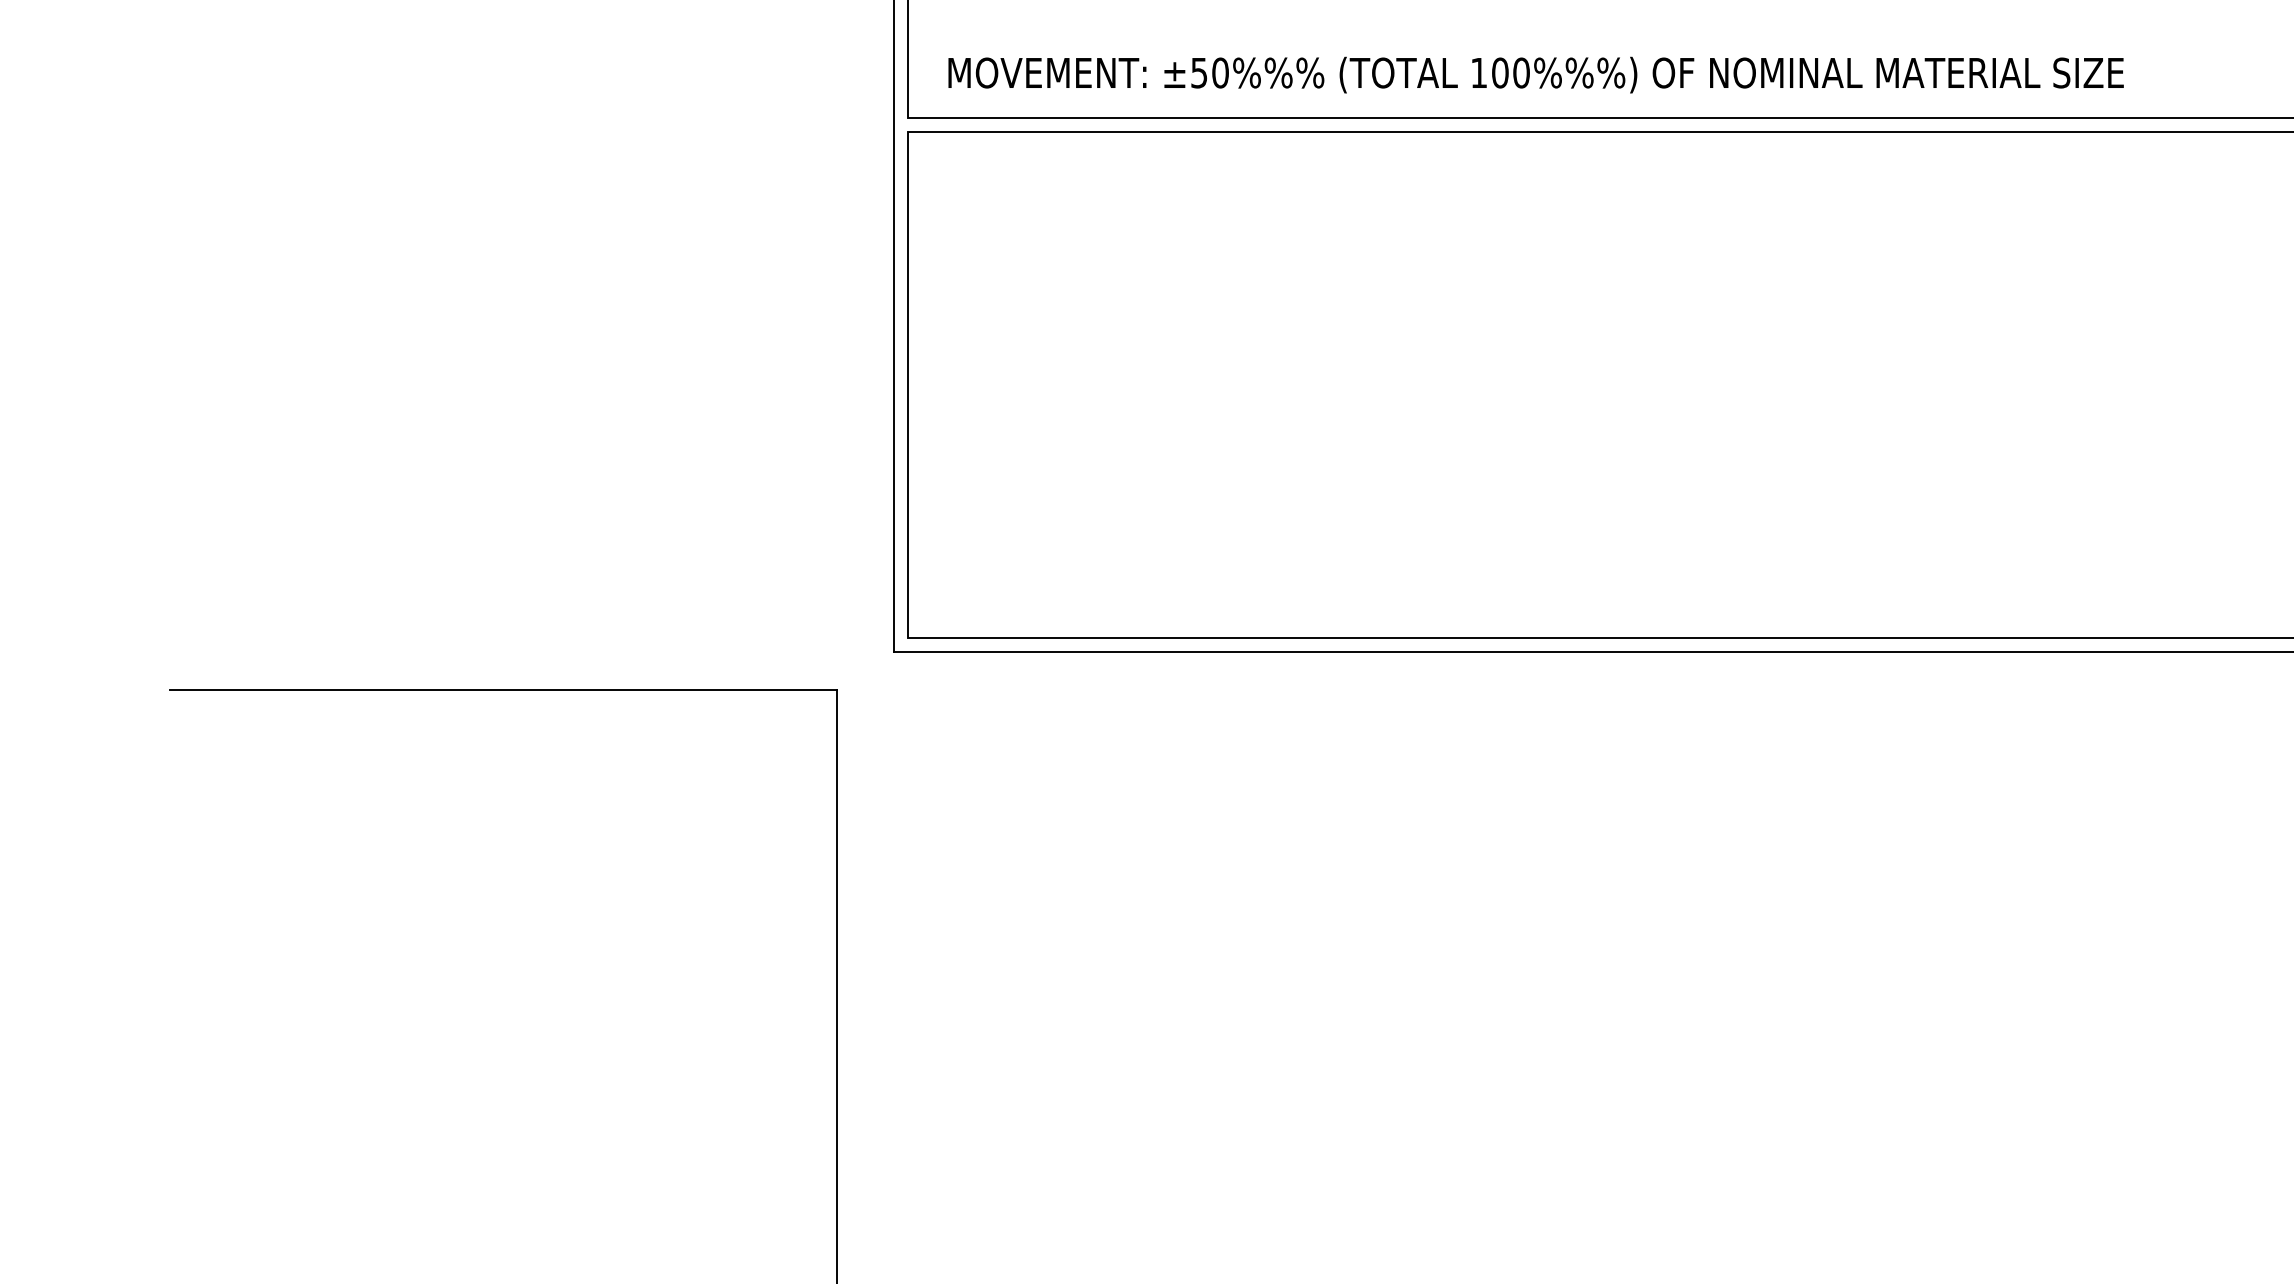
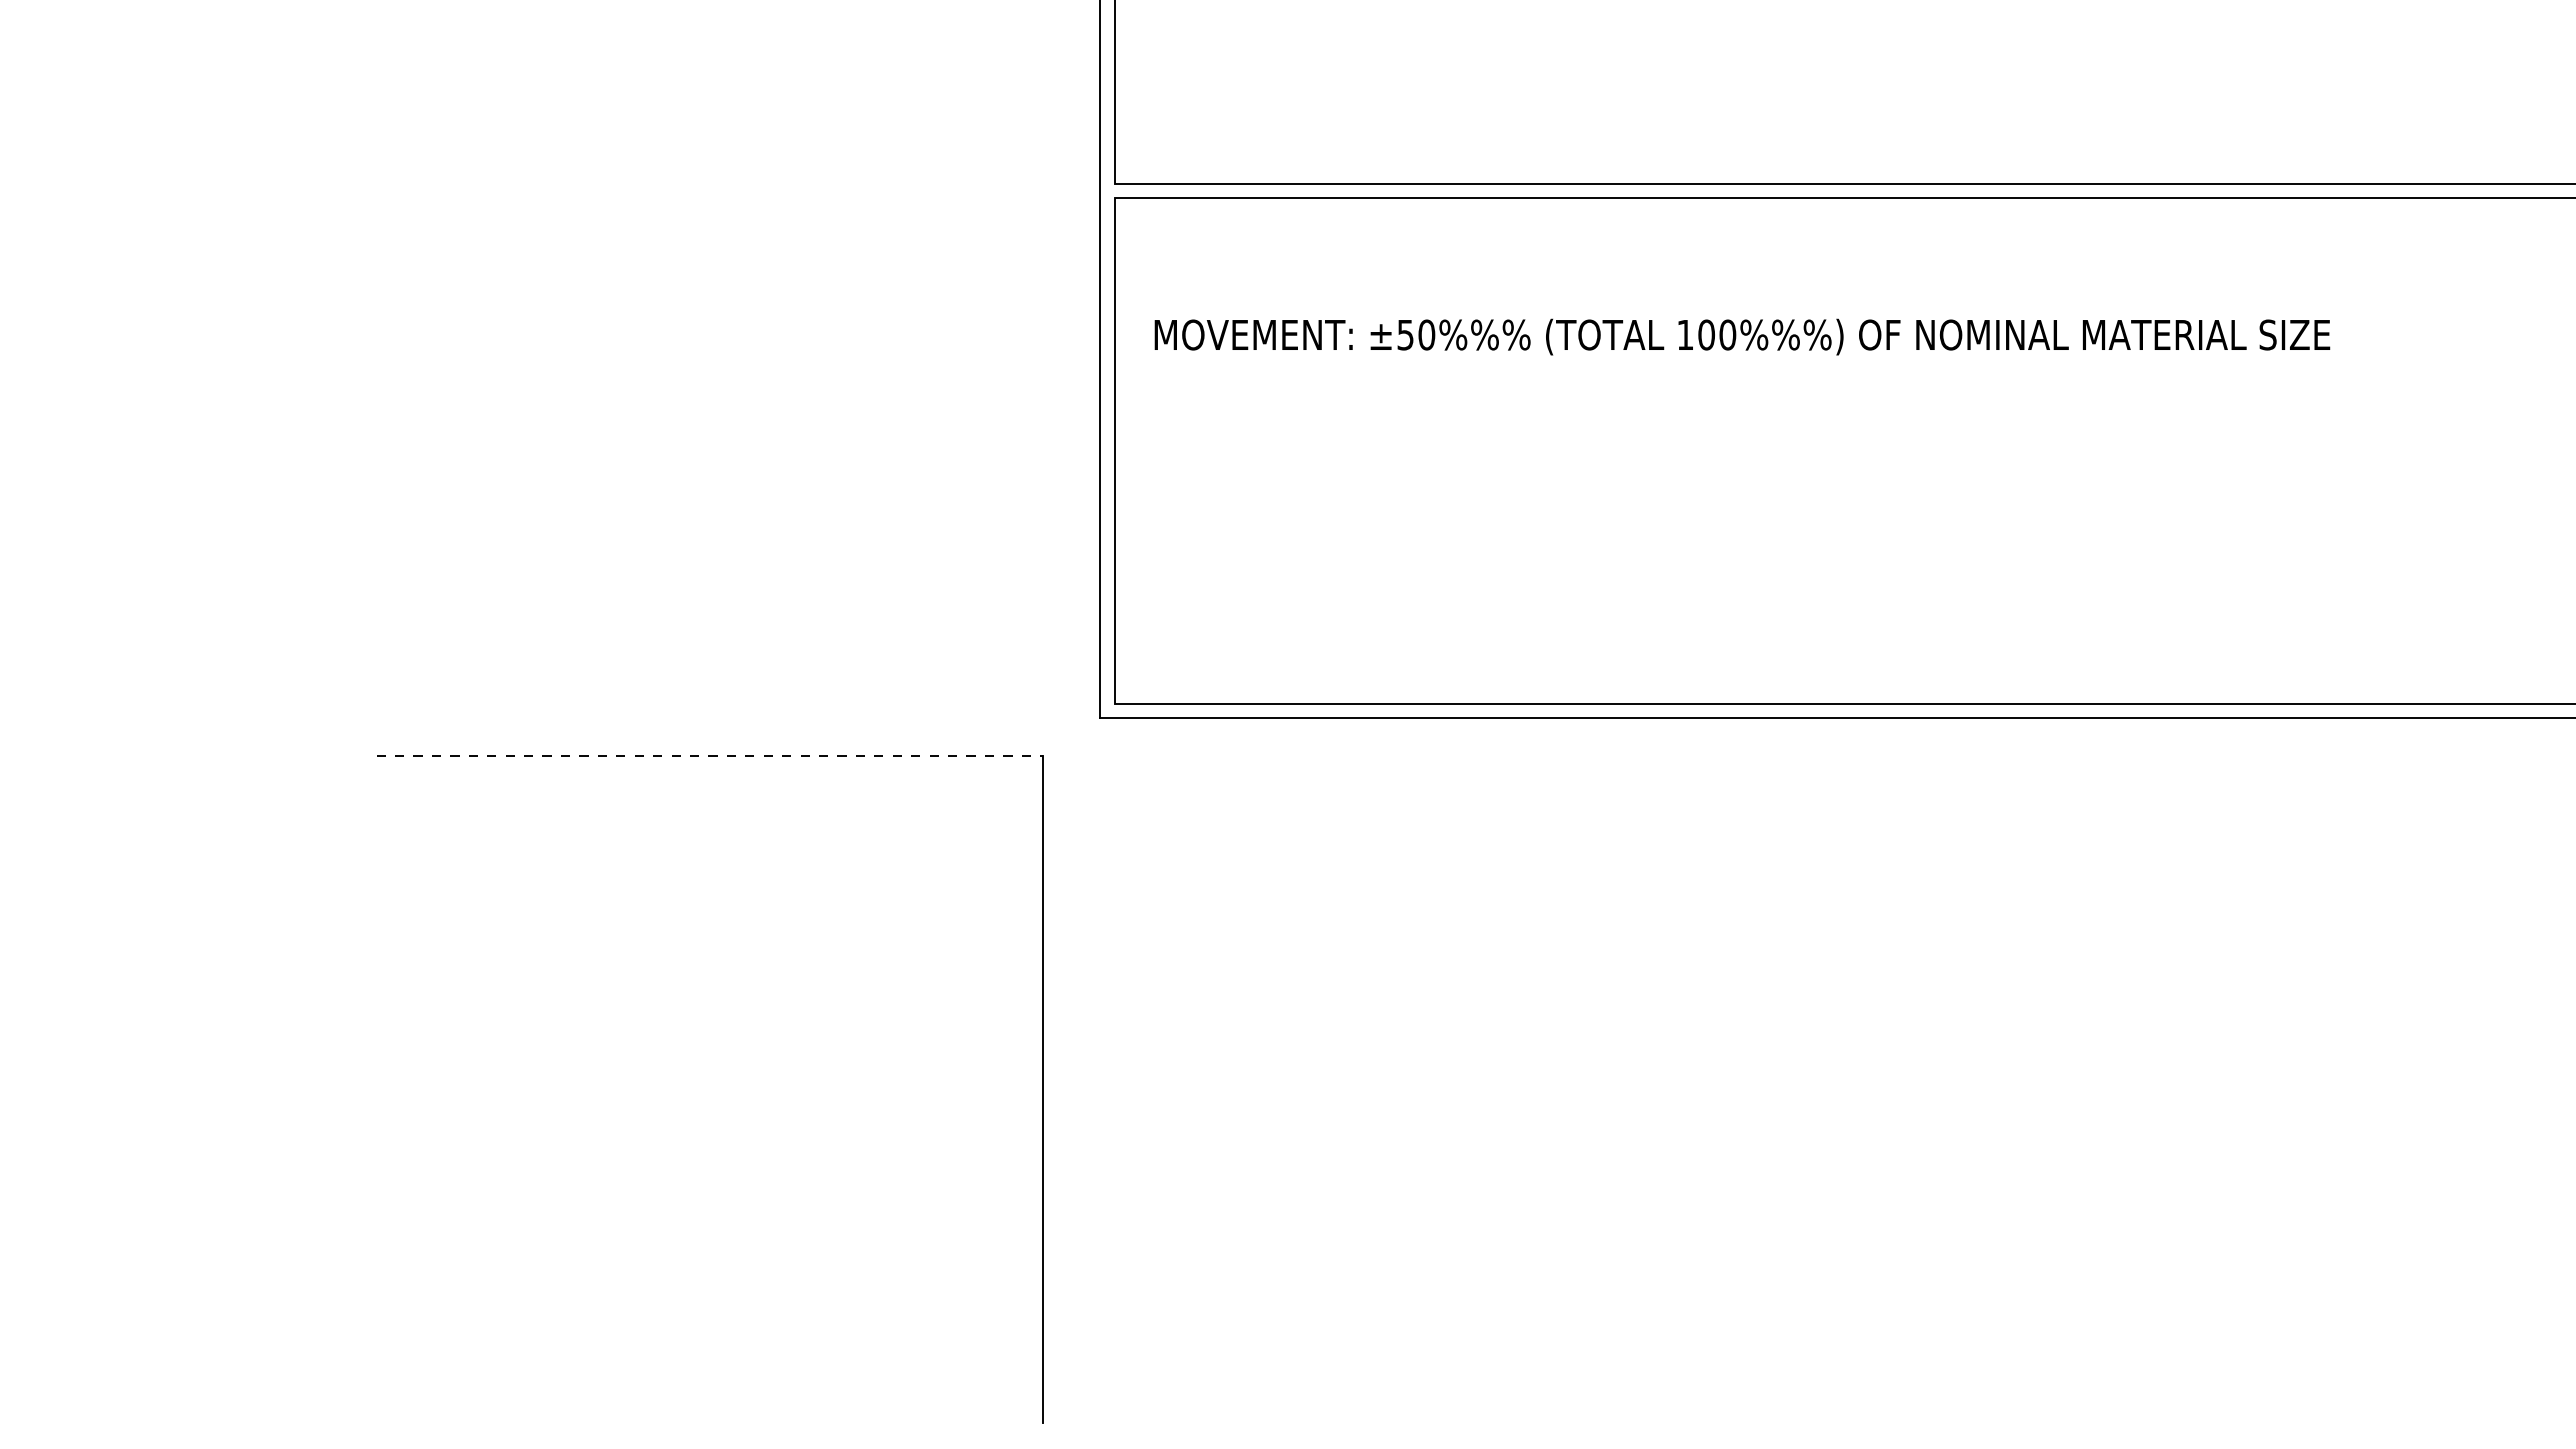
text: (1536, 74) -> (1742, 336), moved
line: (504, 690) -> (710, 756), solid -> dashed

